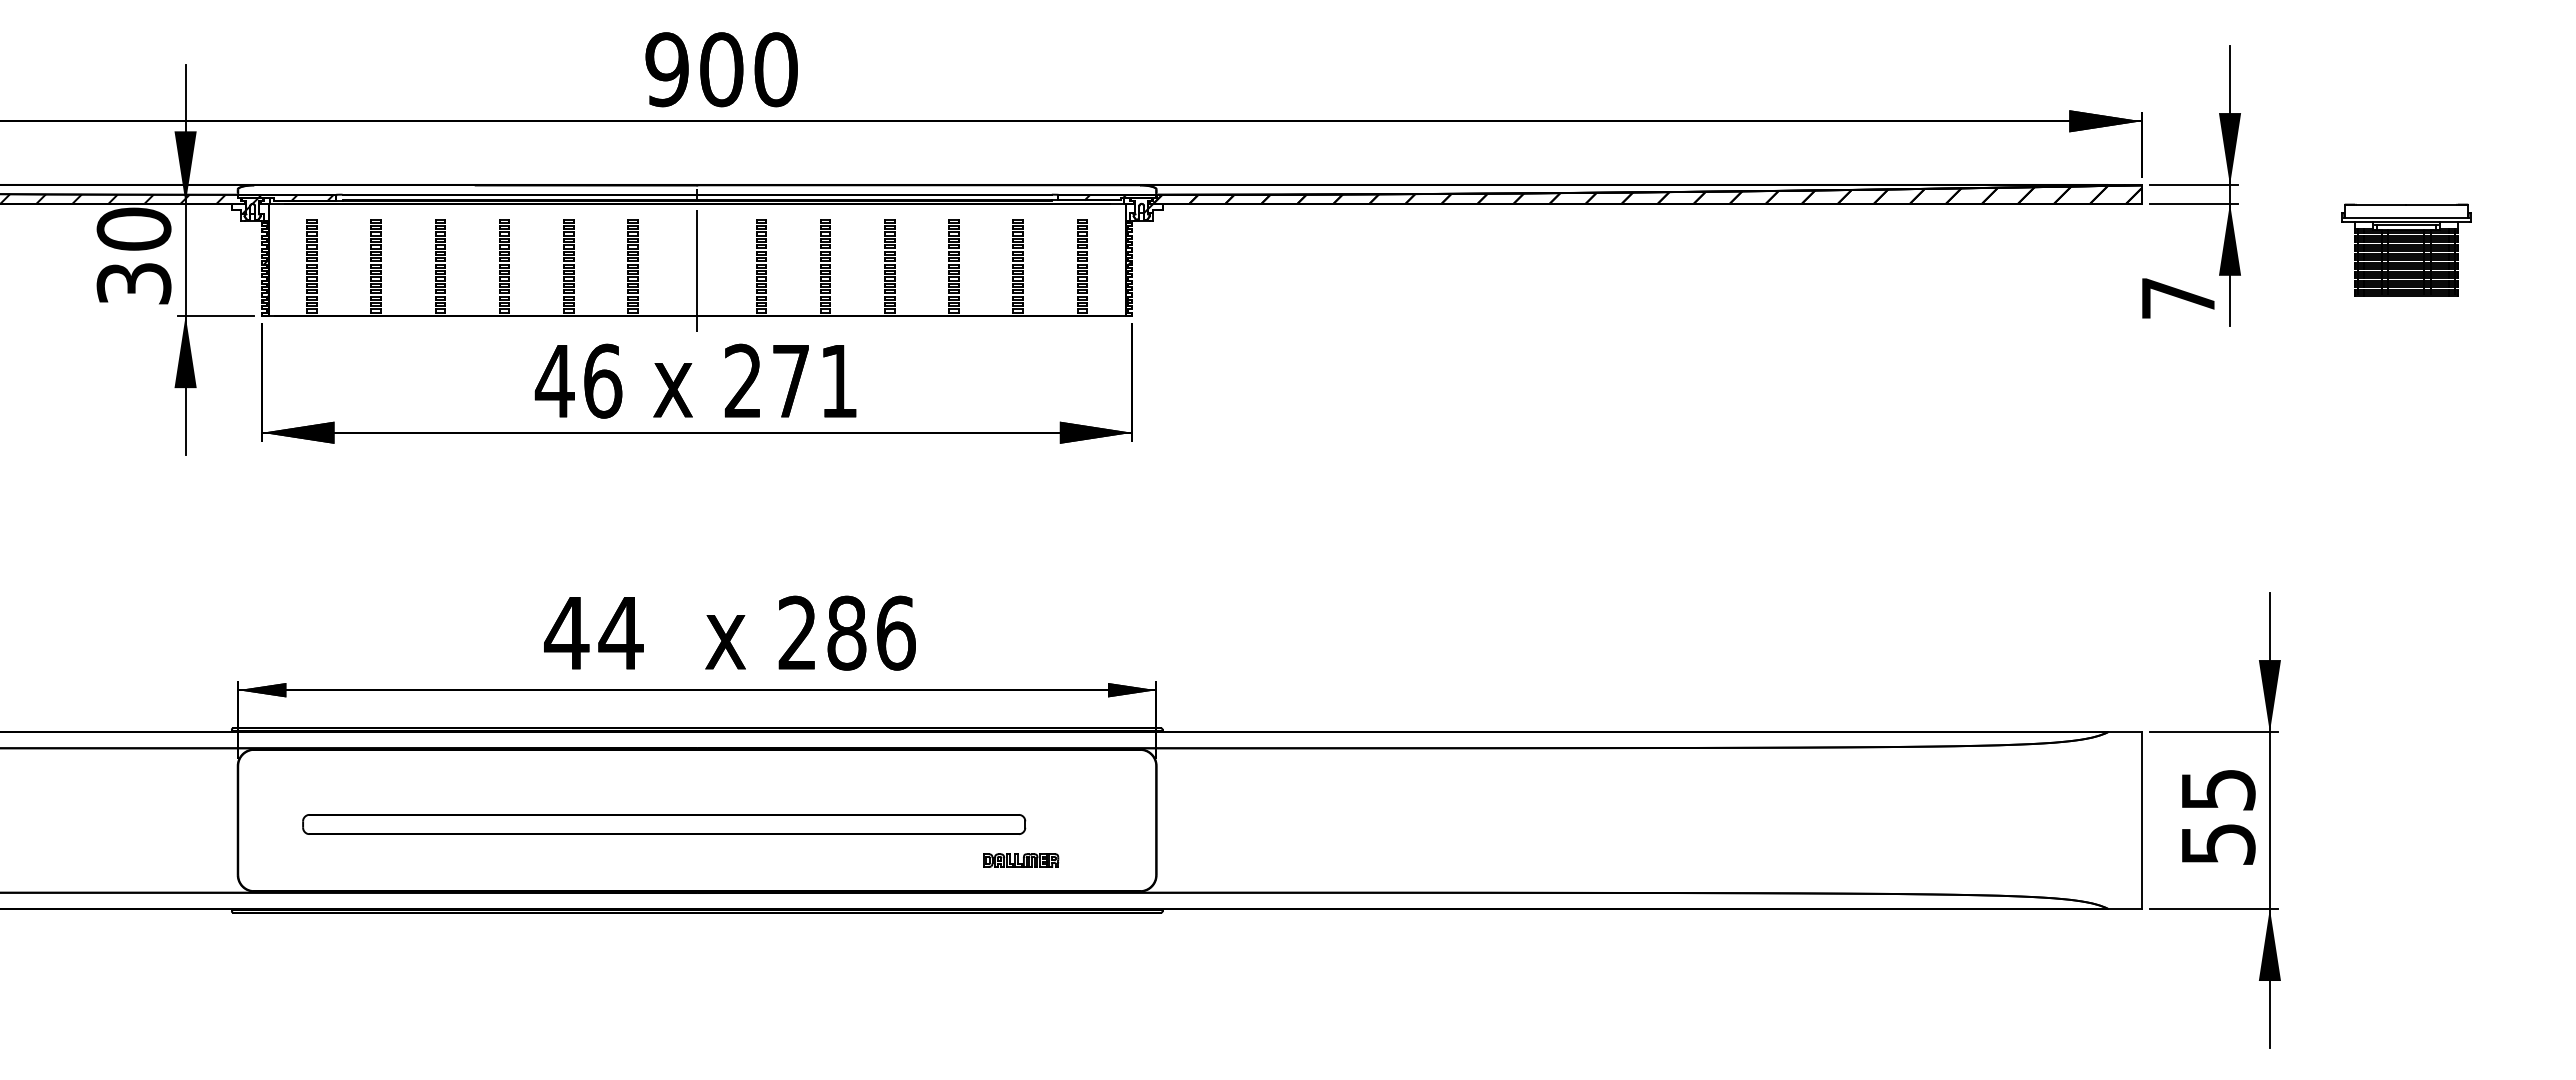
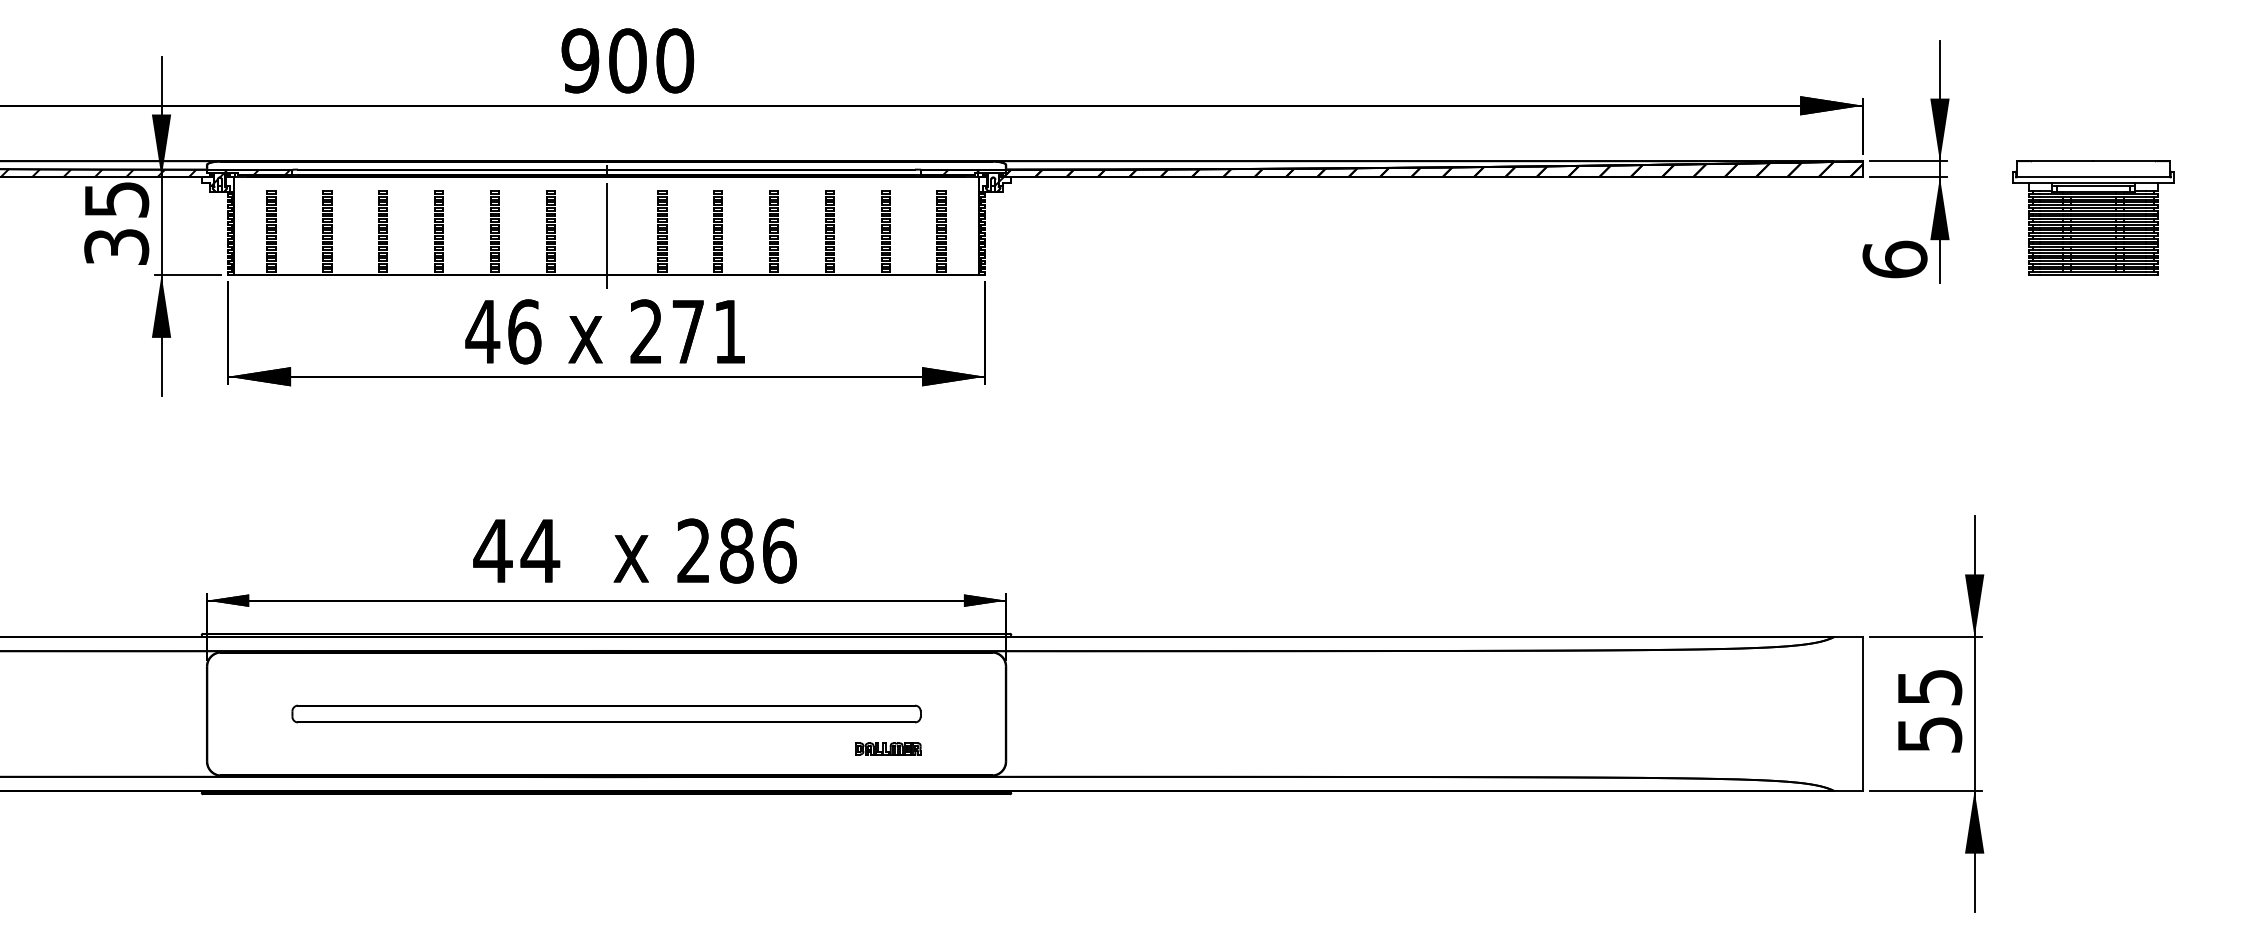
text: (133, 228) -> (116, 199), 30 -> 35
part: (2406, 250) -> (2093, 218), size x1.43
text: (2178, 297) -> (1895, 259), 7 -> 6
part: (664, 824) -> (606, 714), moved

